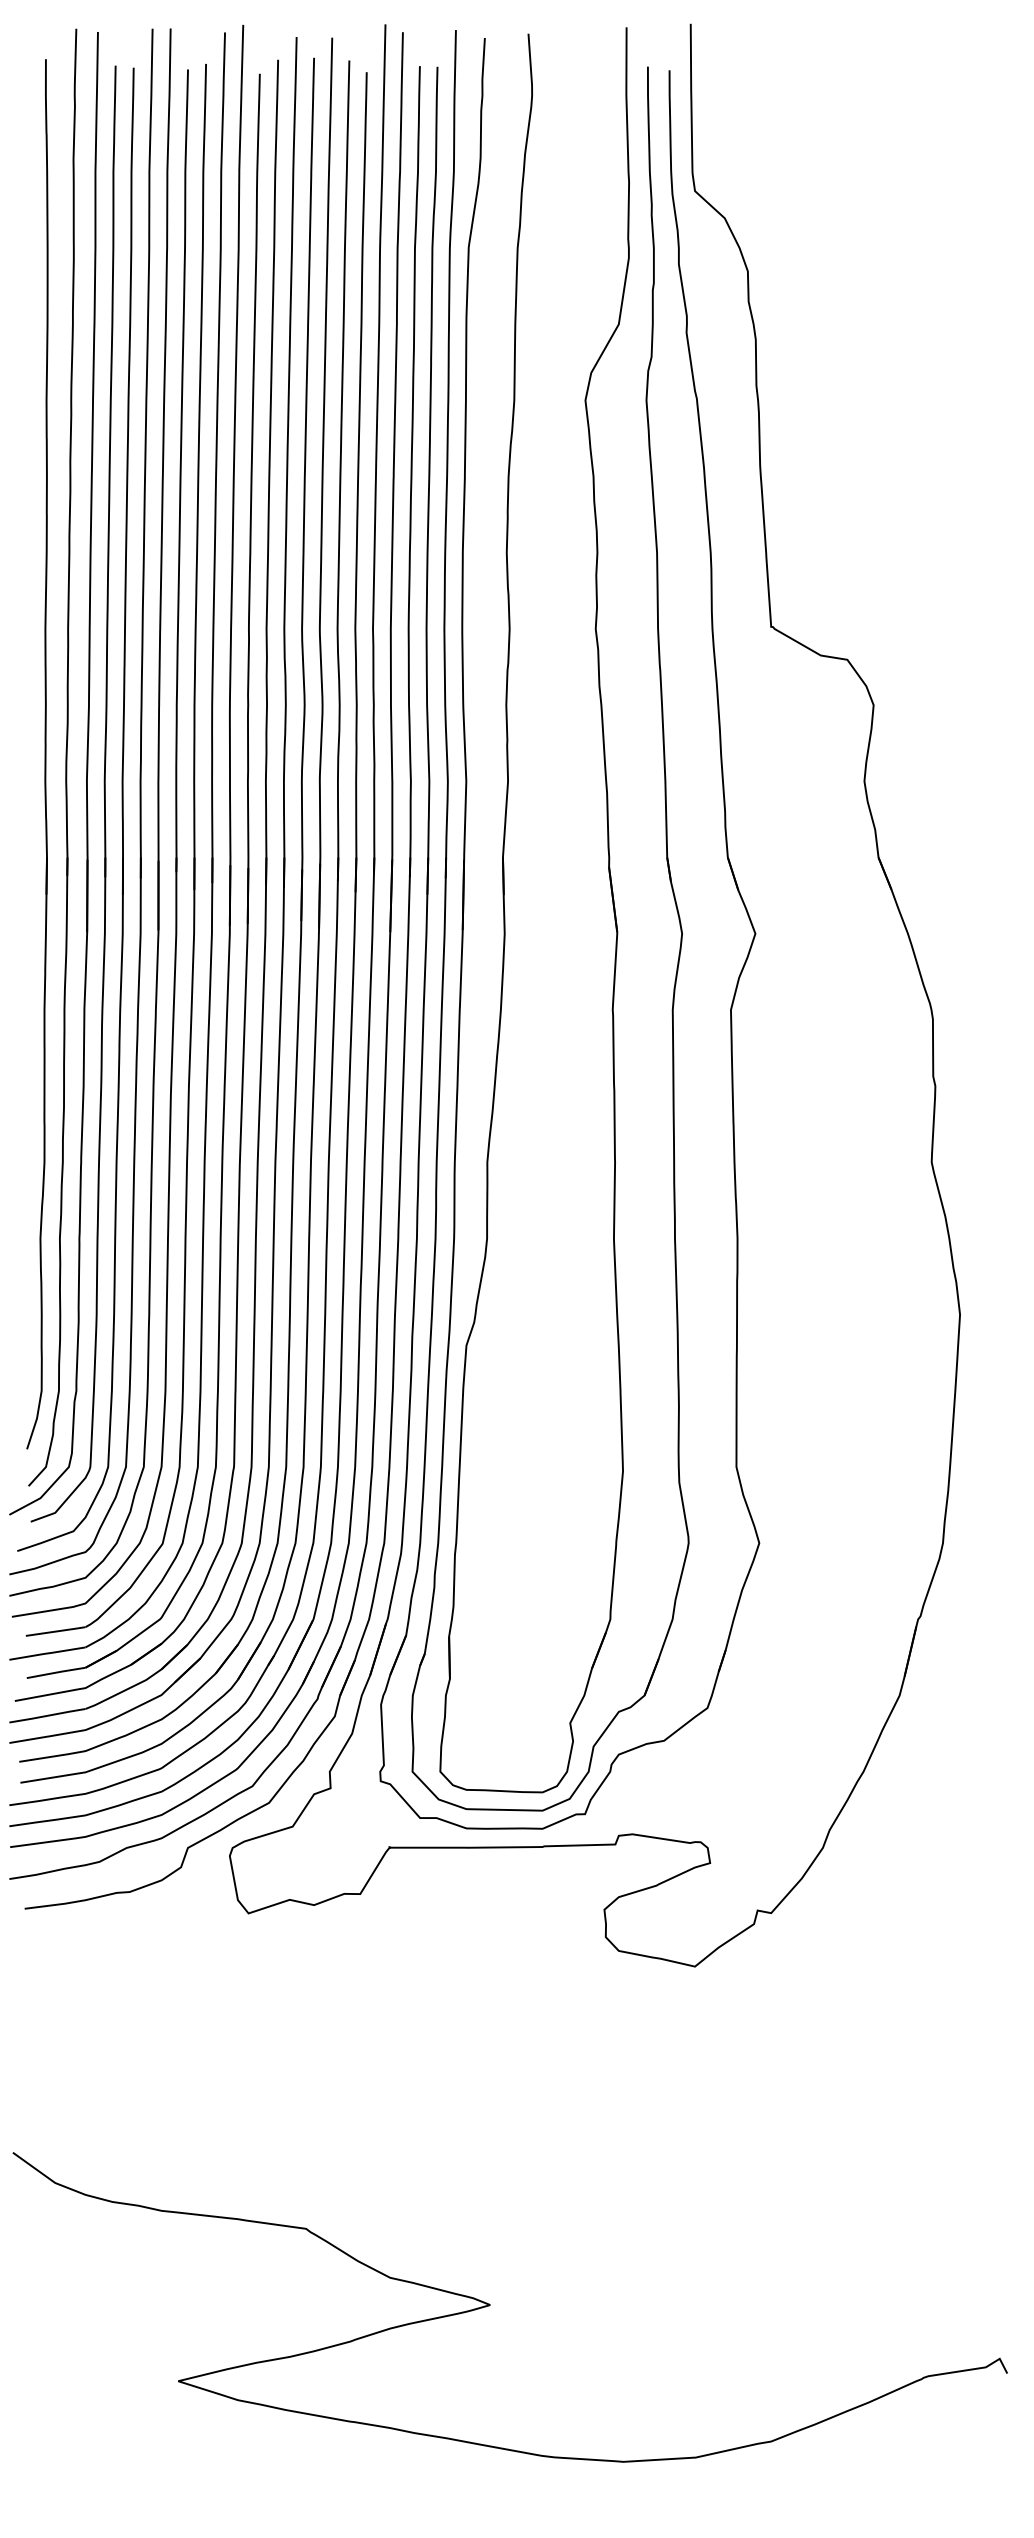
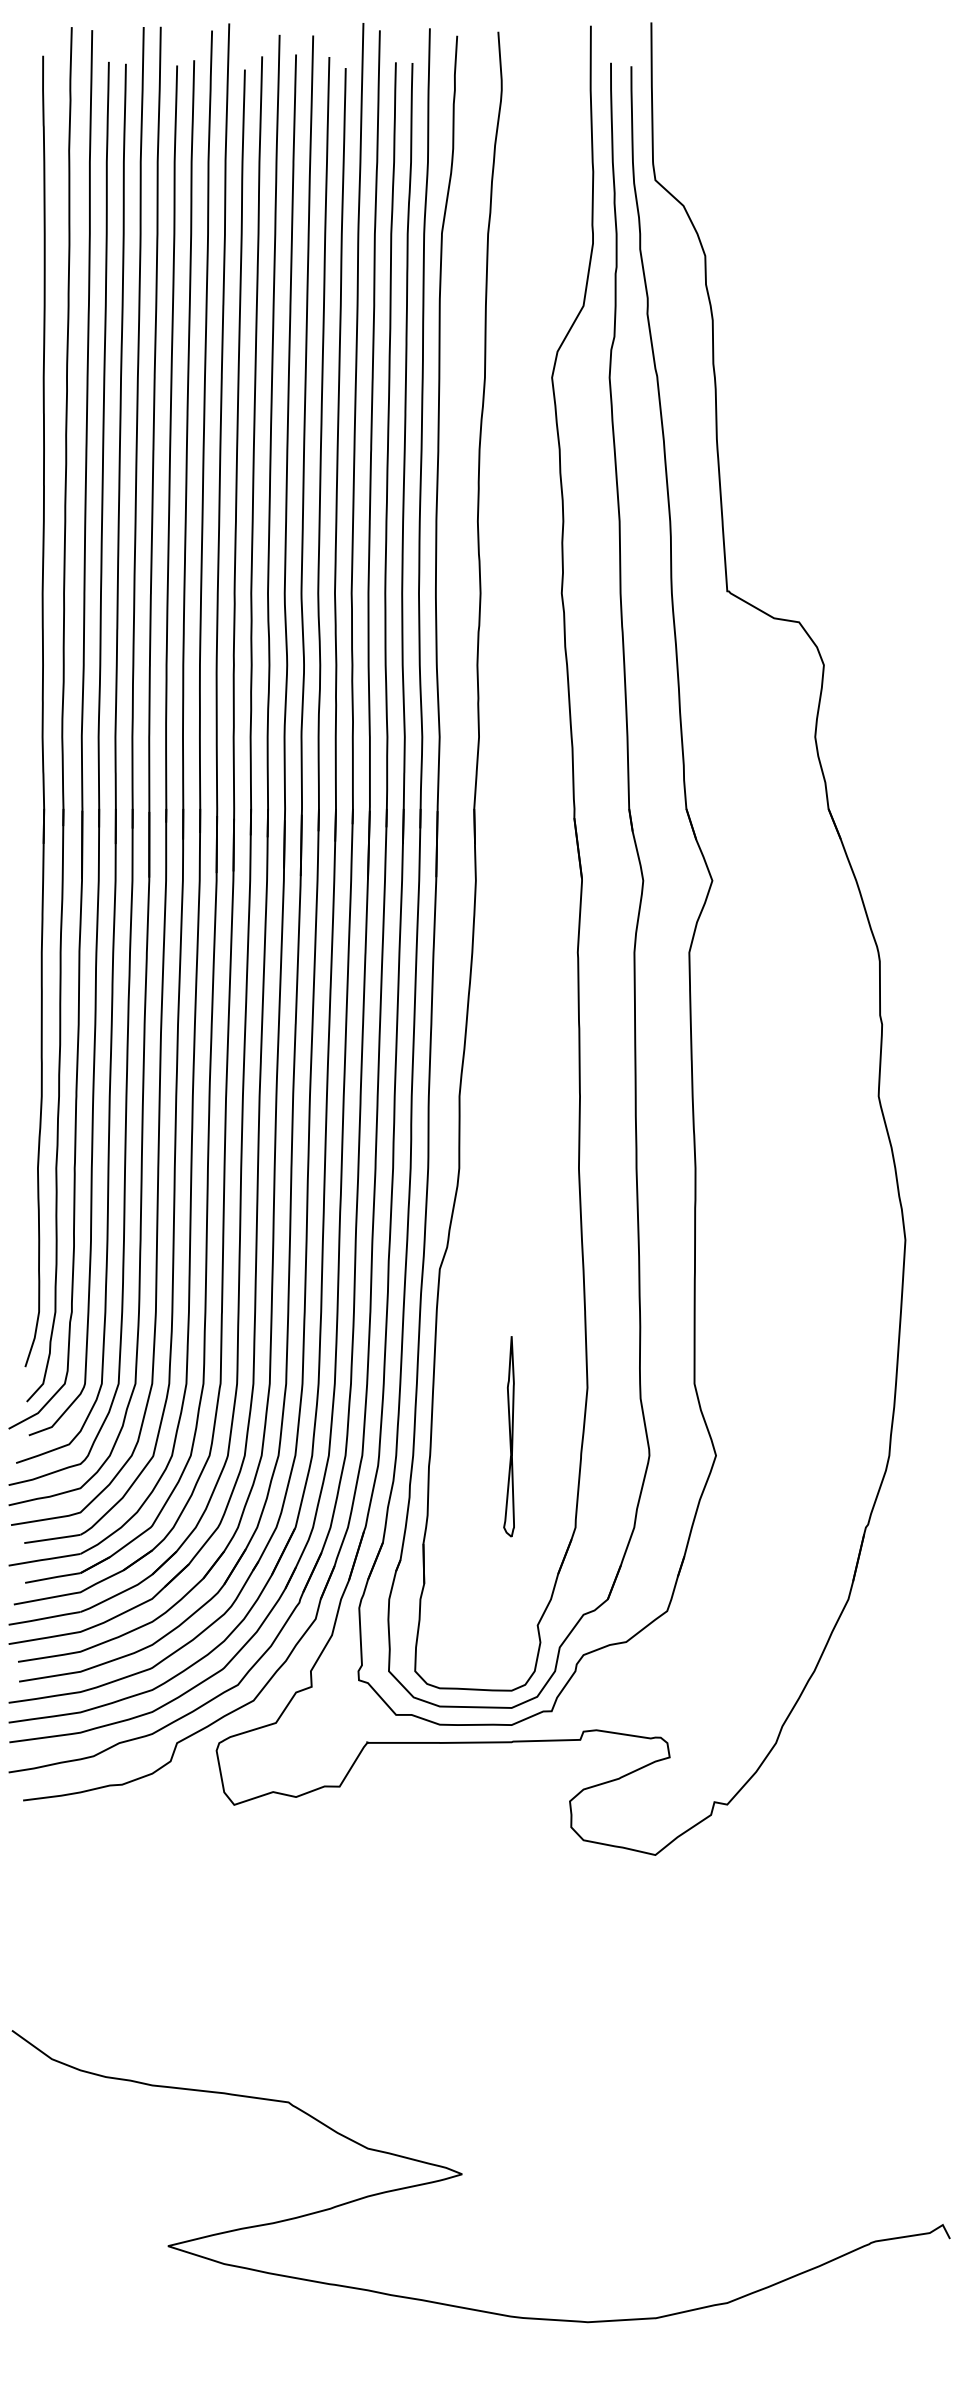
part: (539, 1522) -> (508, 1436), added

